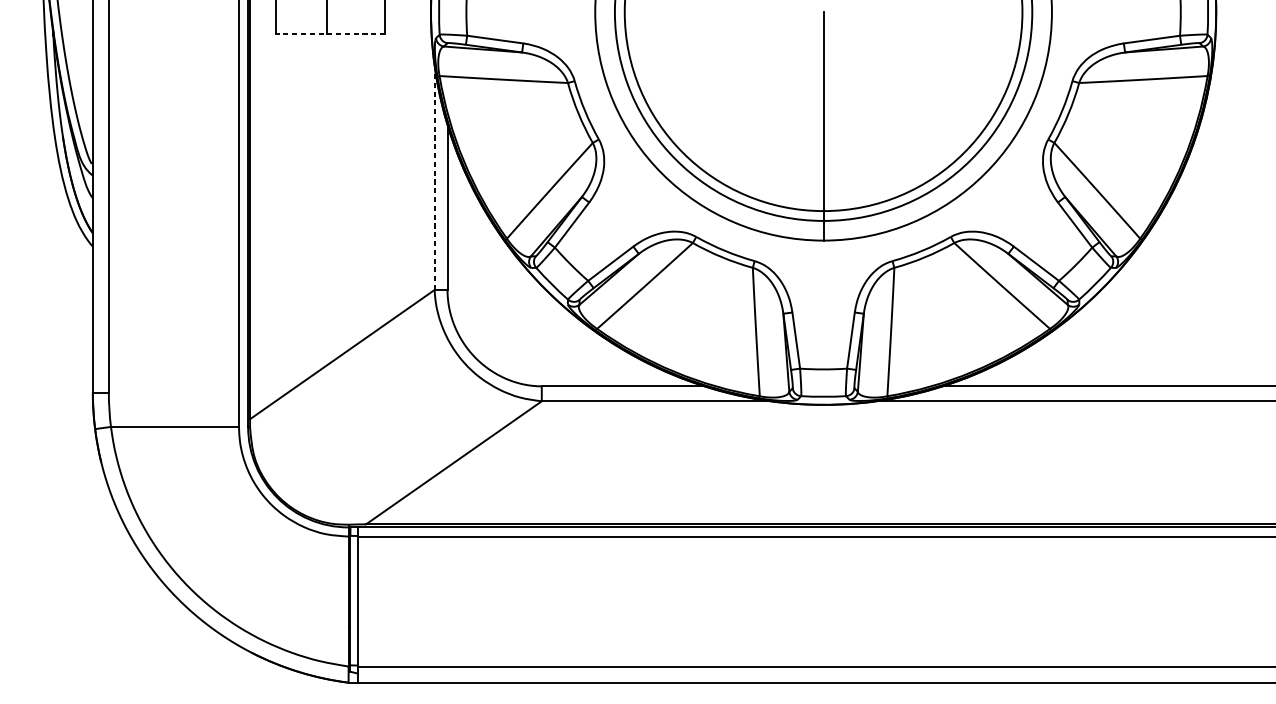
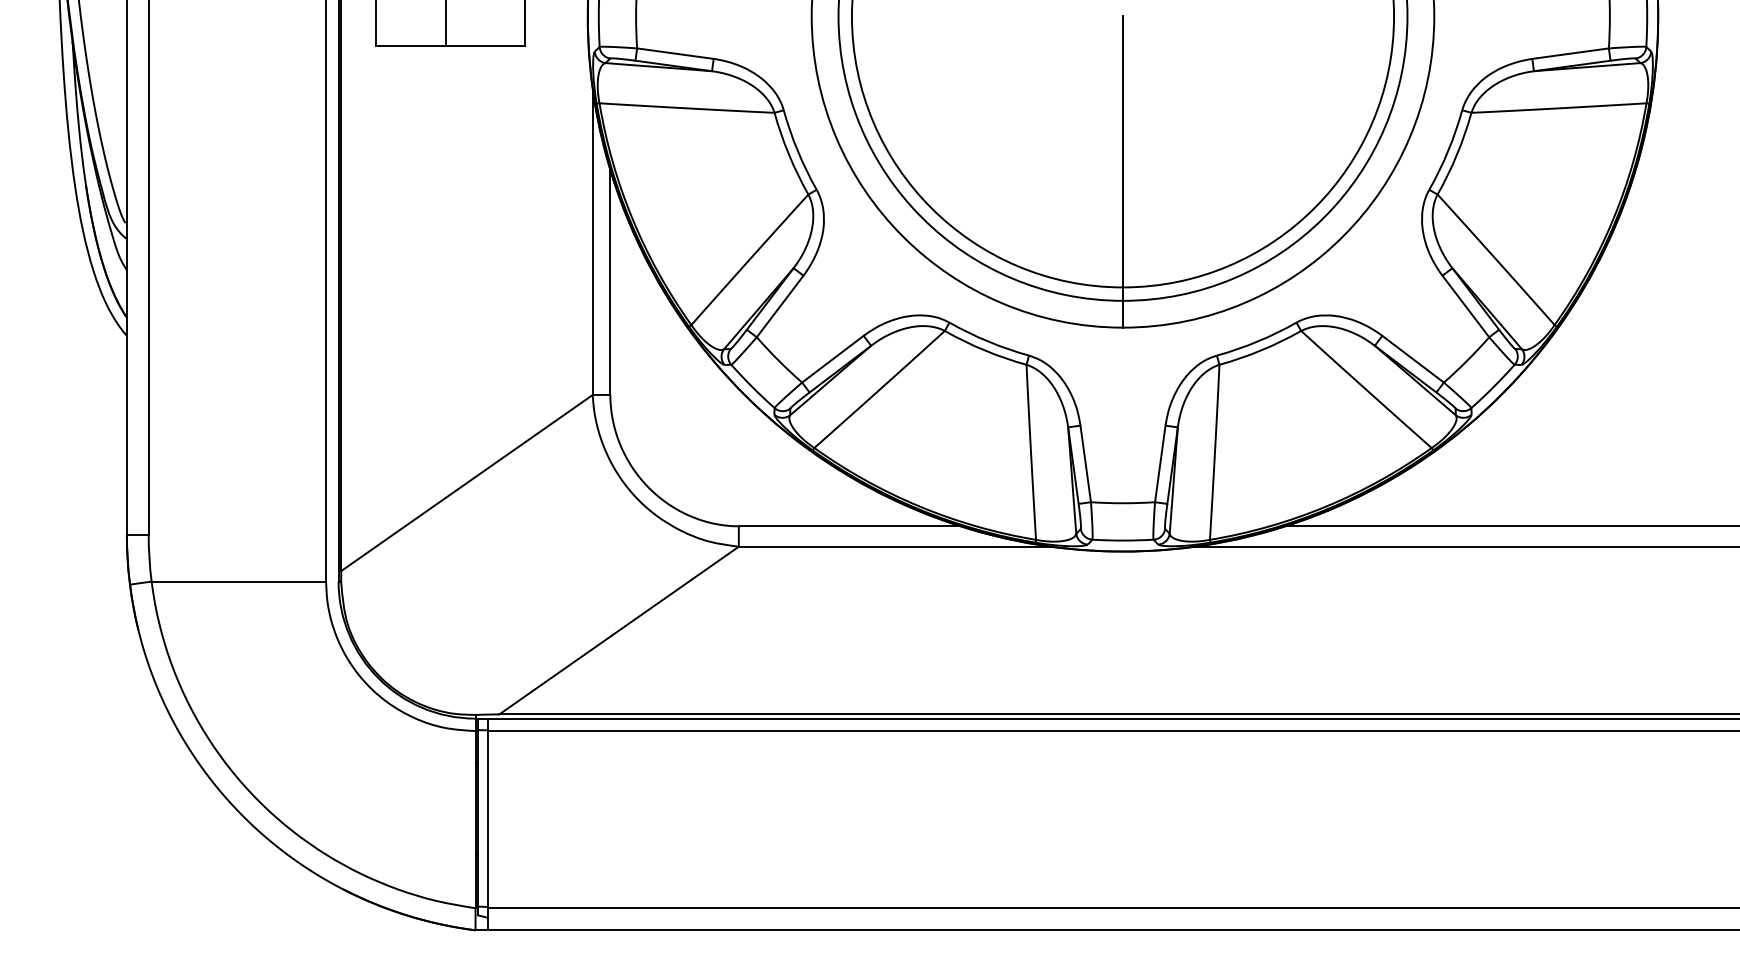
line: (330, 34) -> (450, 46), dashed -> solid
line: (434, 178) -> (592, 242), dashed -> solid

